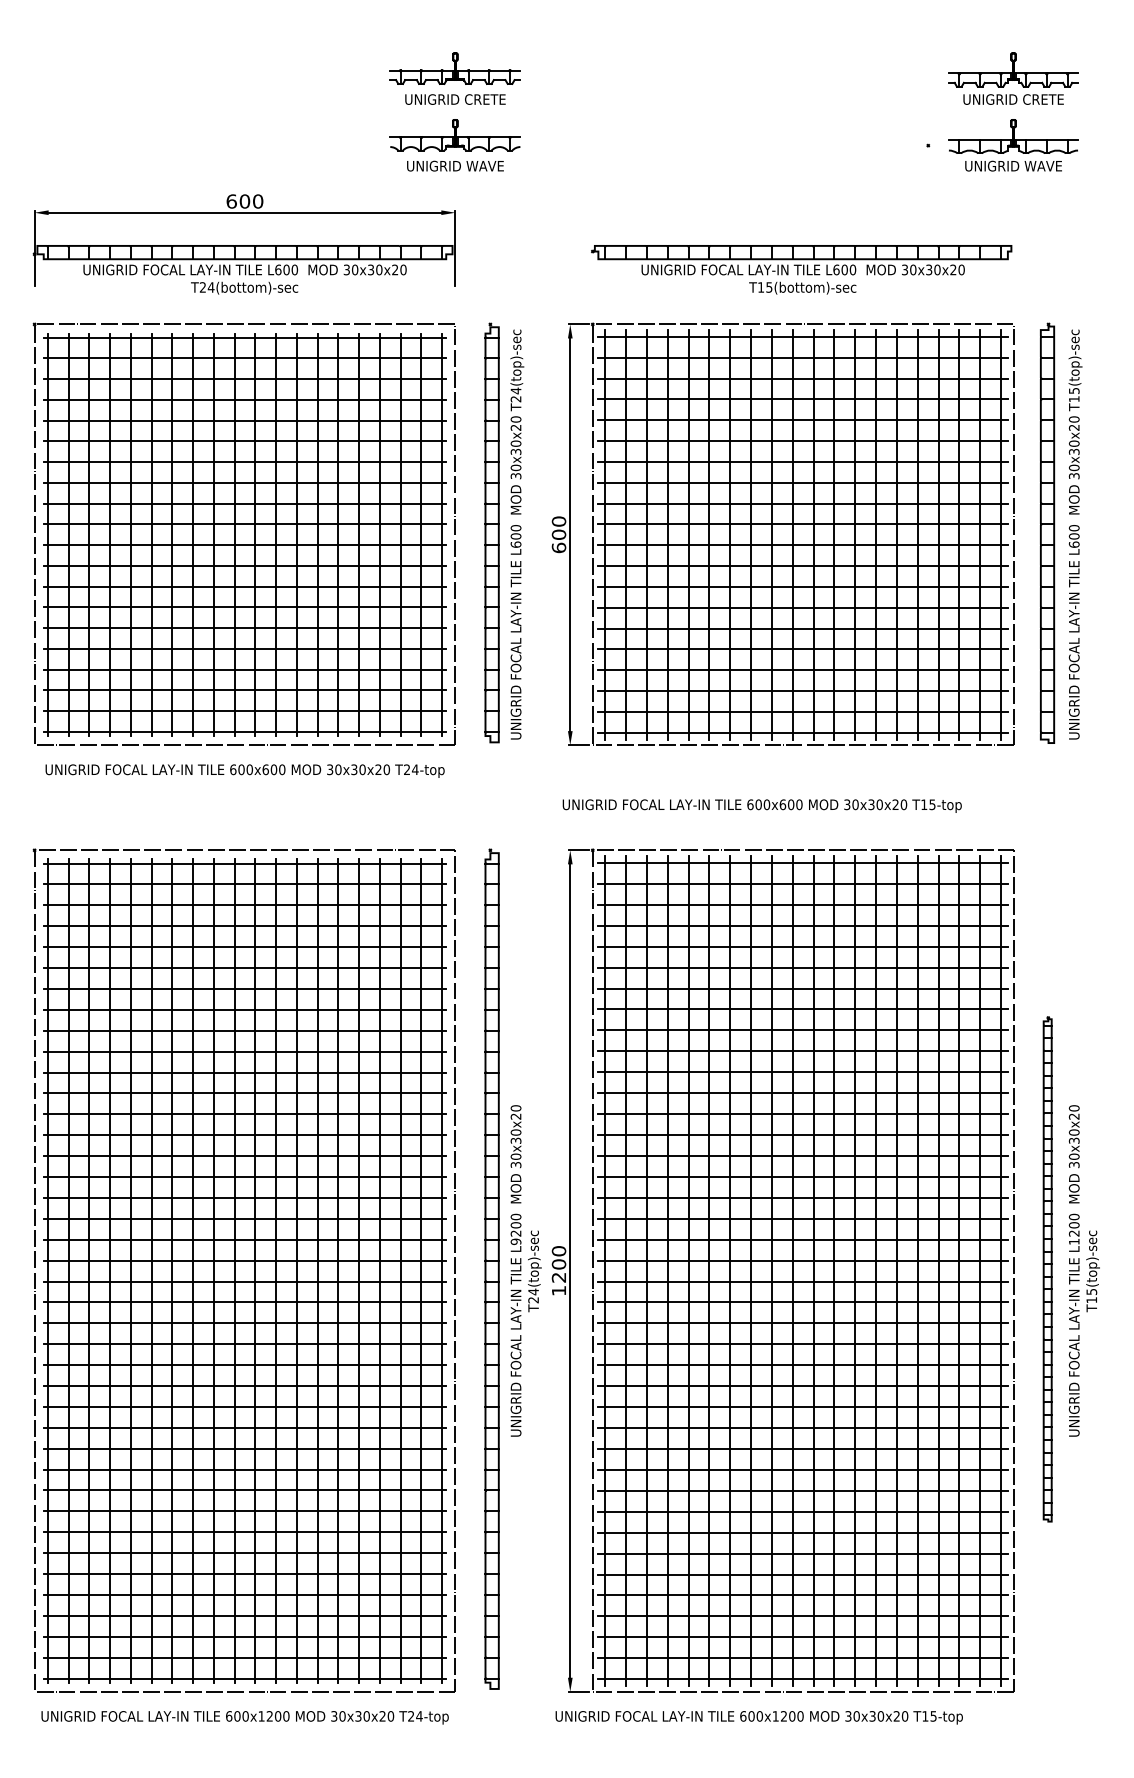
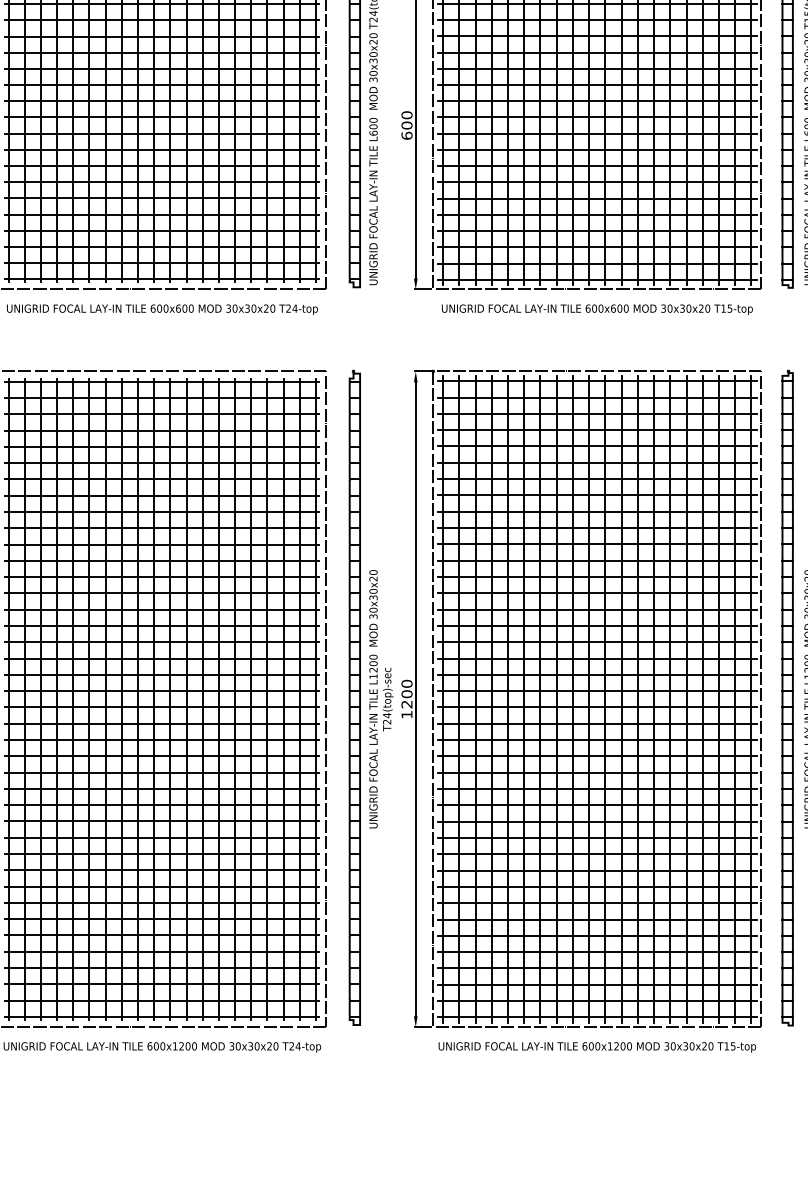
text: (761, 805) -> (596, 309), moved
text: (515, 1241) -> (373, 676), L9200 -> L1200
part: (1047, 1269) -> (787, 698), size x1.67
text: (758, 1717) -> (596, 1047), moved

